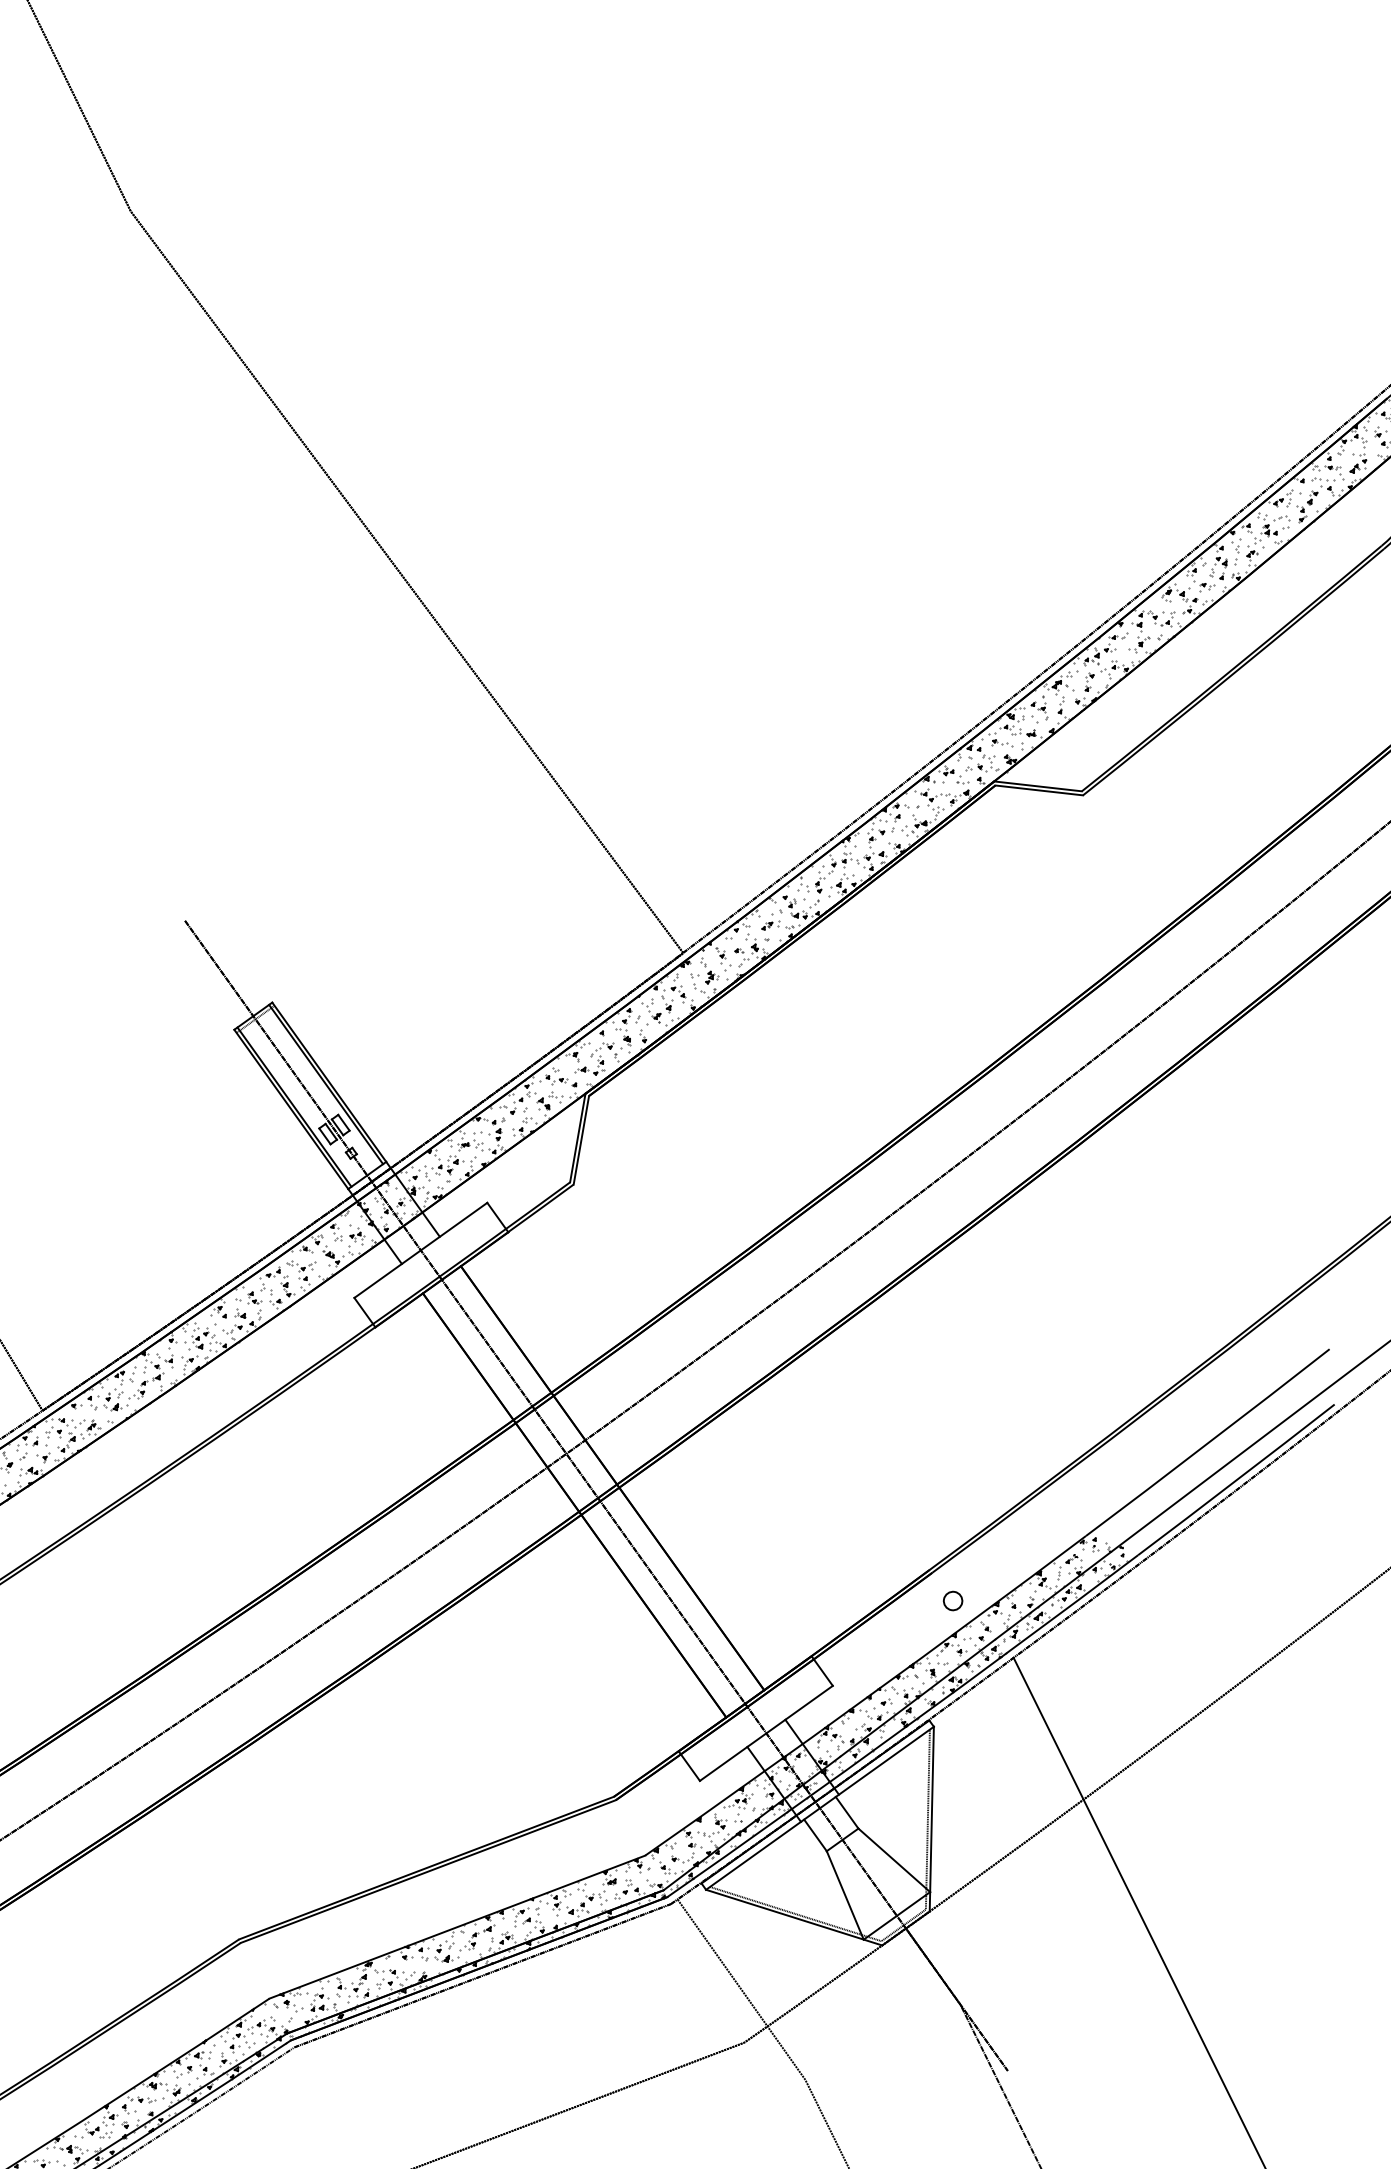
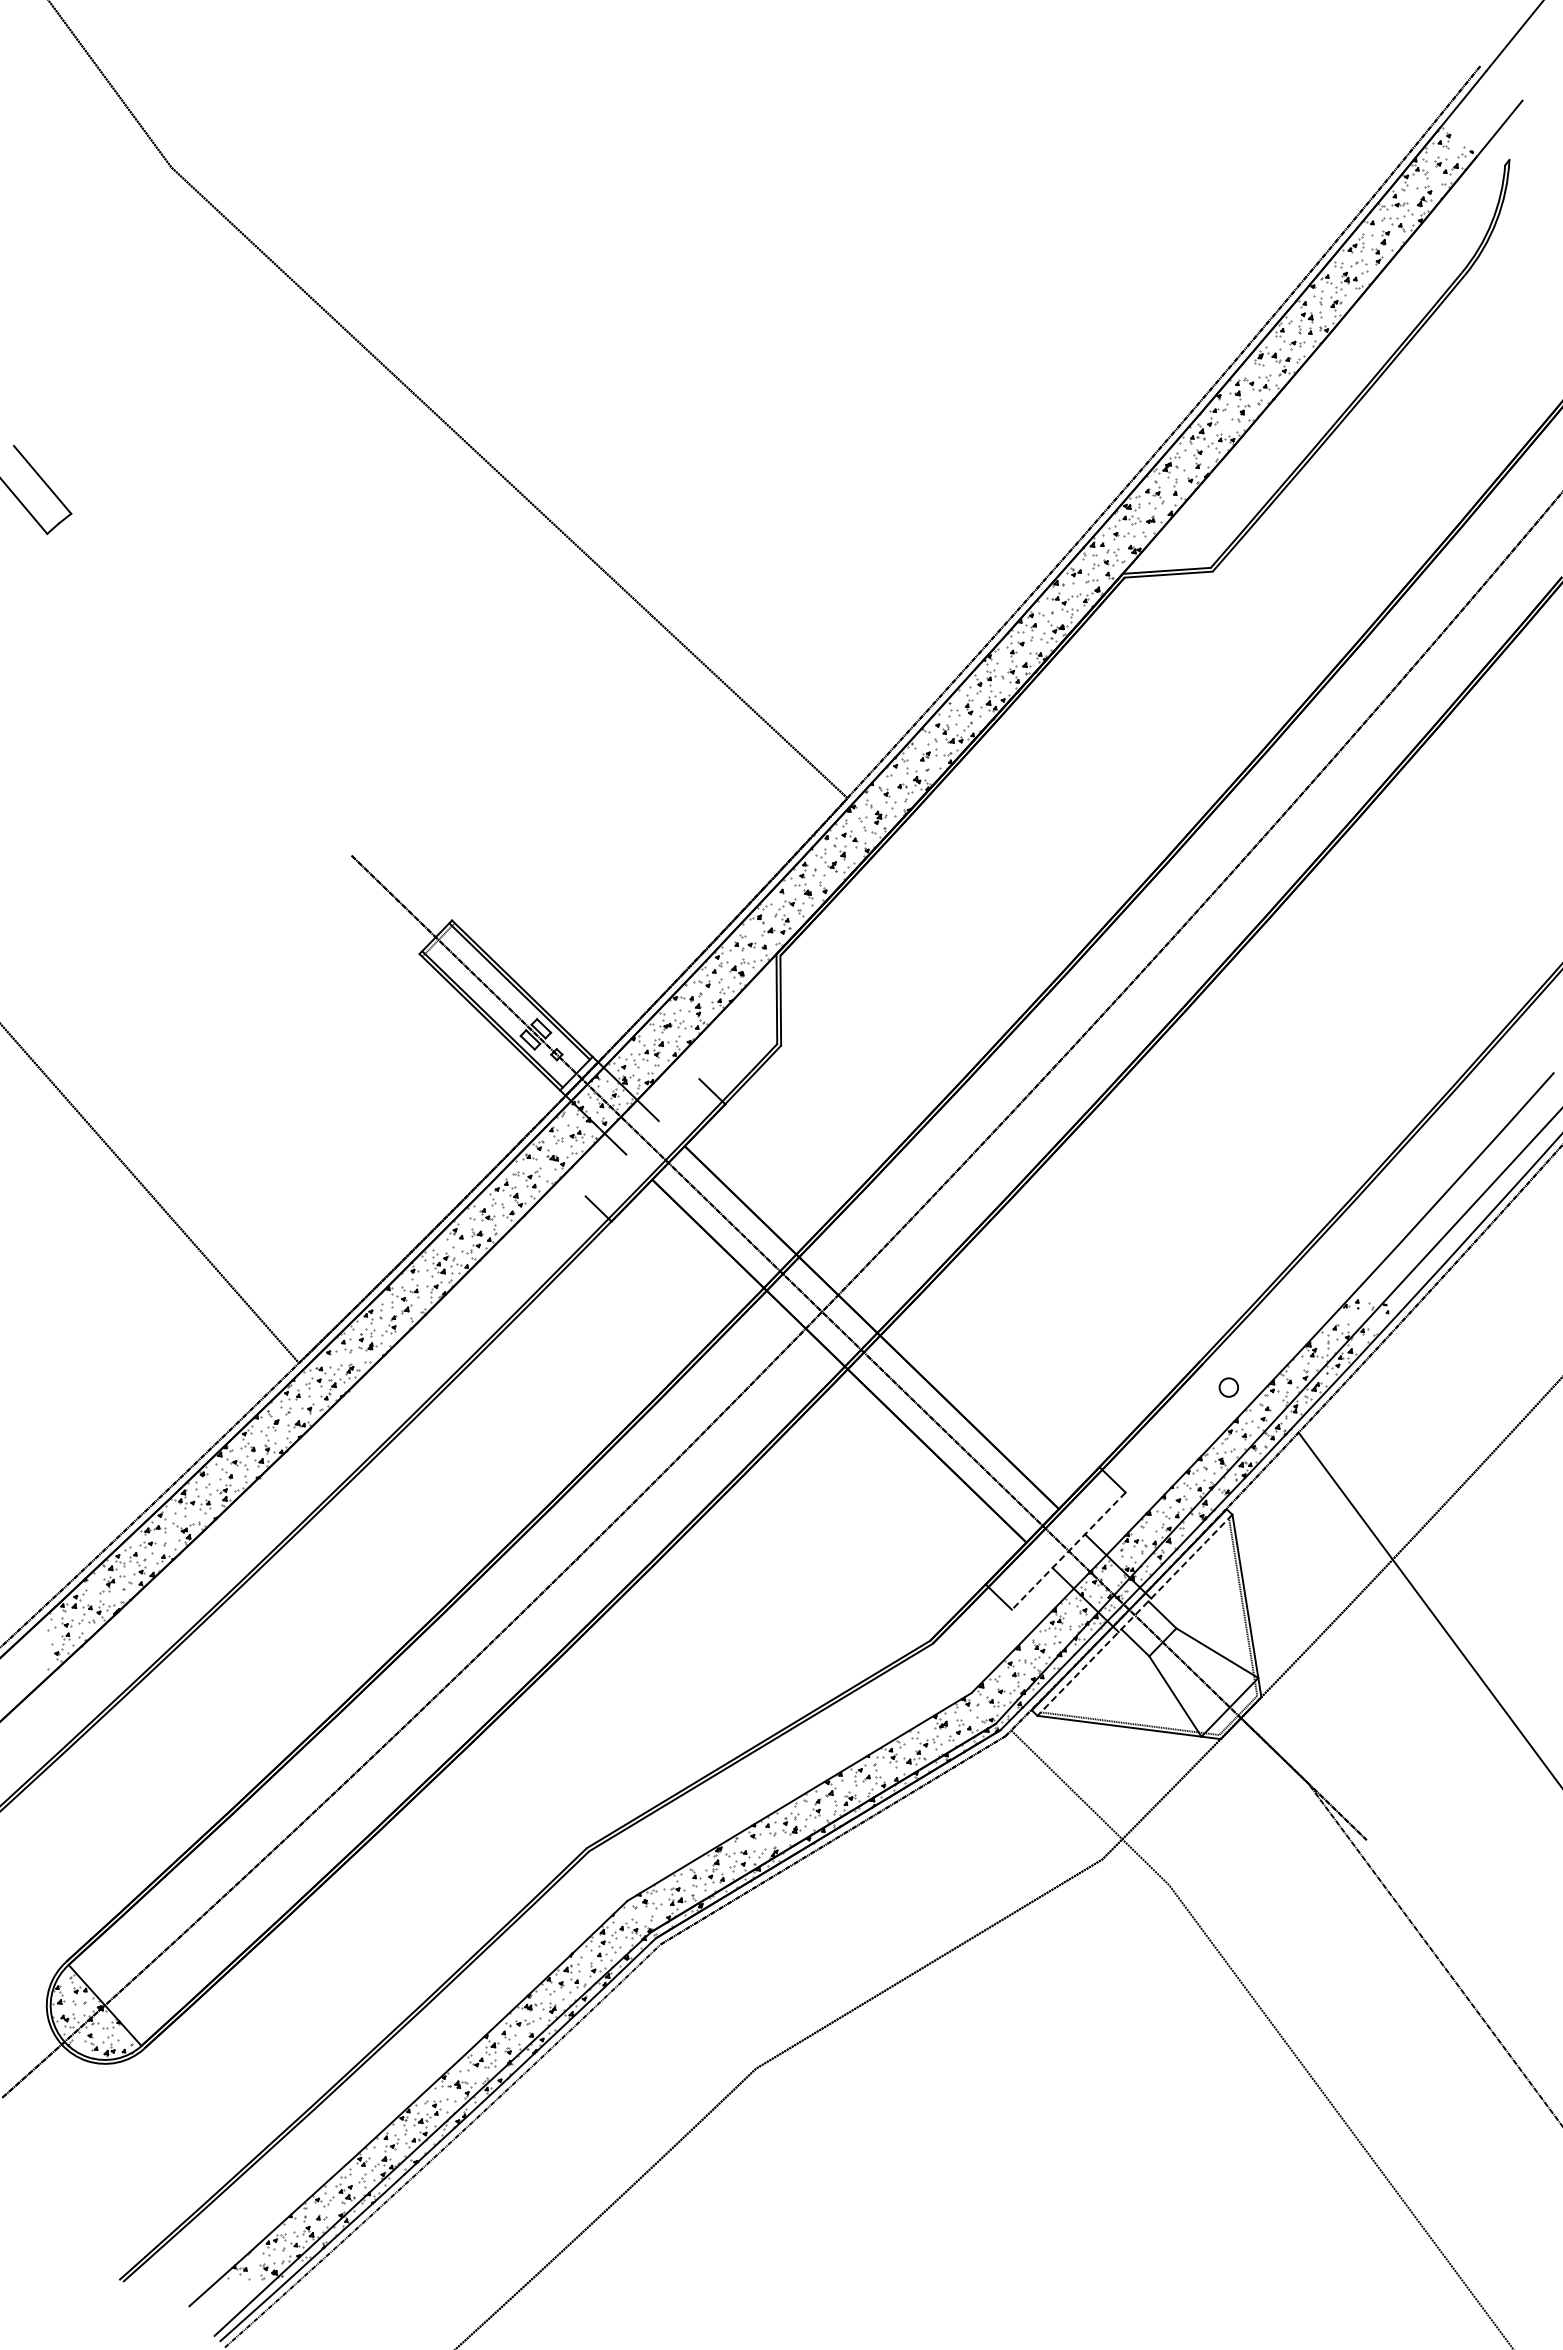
line: (420, 1250) -> (642, 1137), removed
hatch: (1099, 1557) -> (1365, 1318), removed
line: (765, 1733) -> (1068, 1551), solid -> dashed
line: (819, 1808) -> (1134, 1615), solid -> dashed

